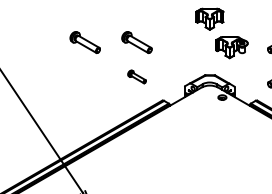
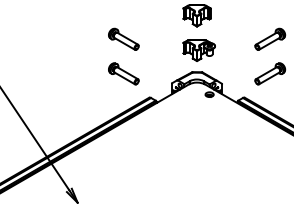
part: (84, 41) -> (71, 38), removed
part: (231, 47) -> (198, 50), moved
part: (136, 76) -> (123, 73), size x1.67

